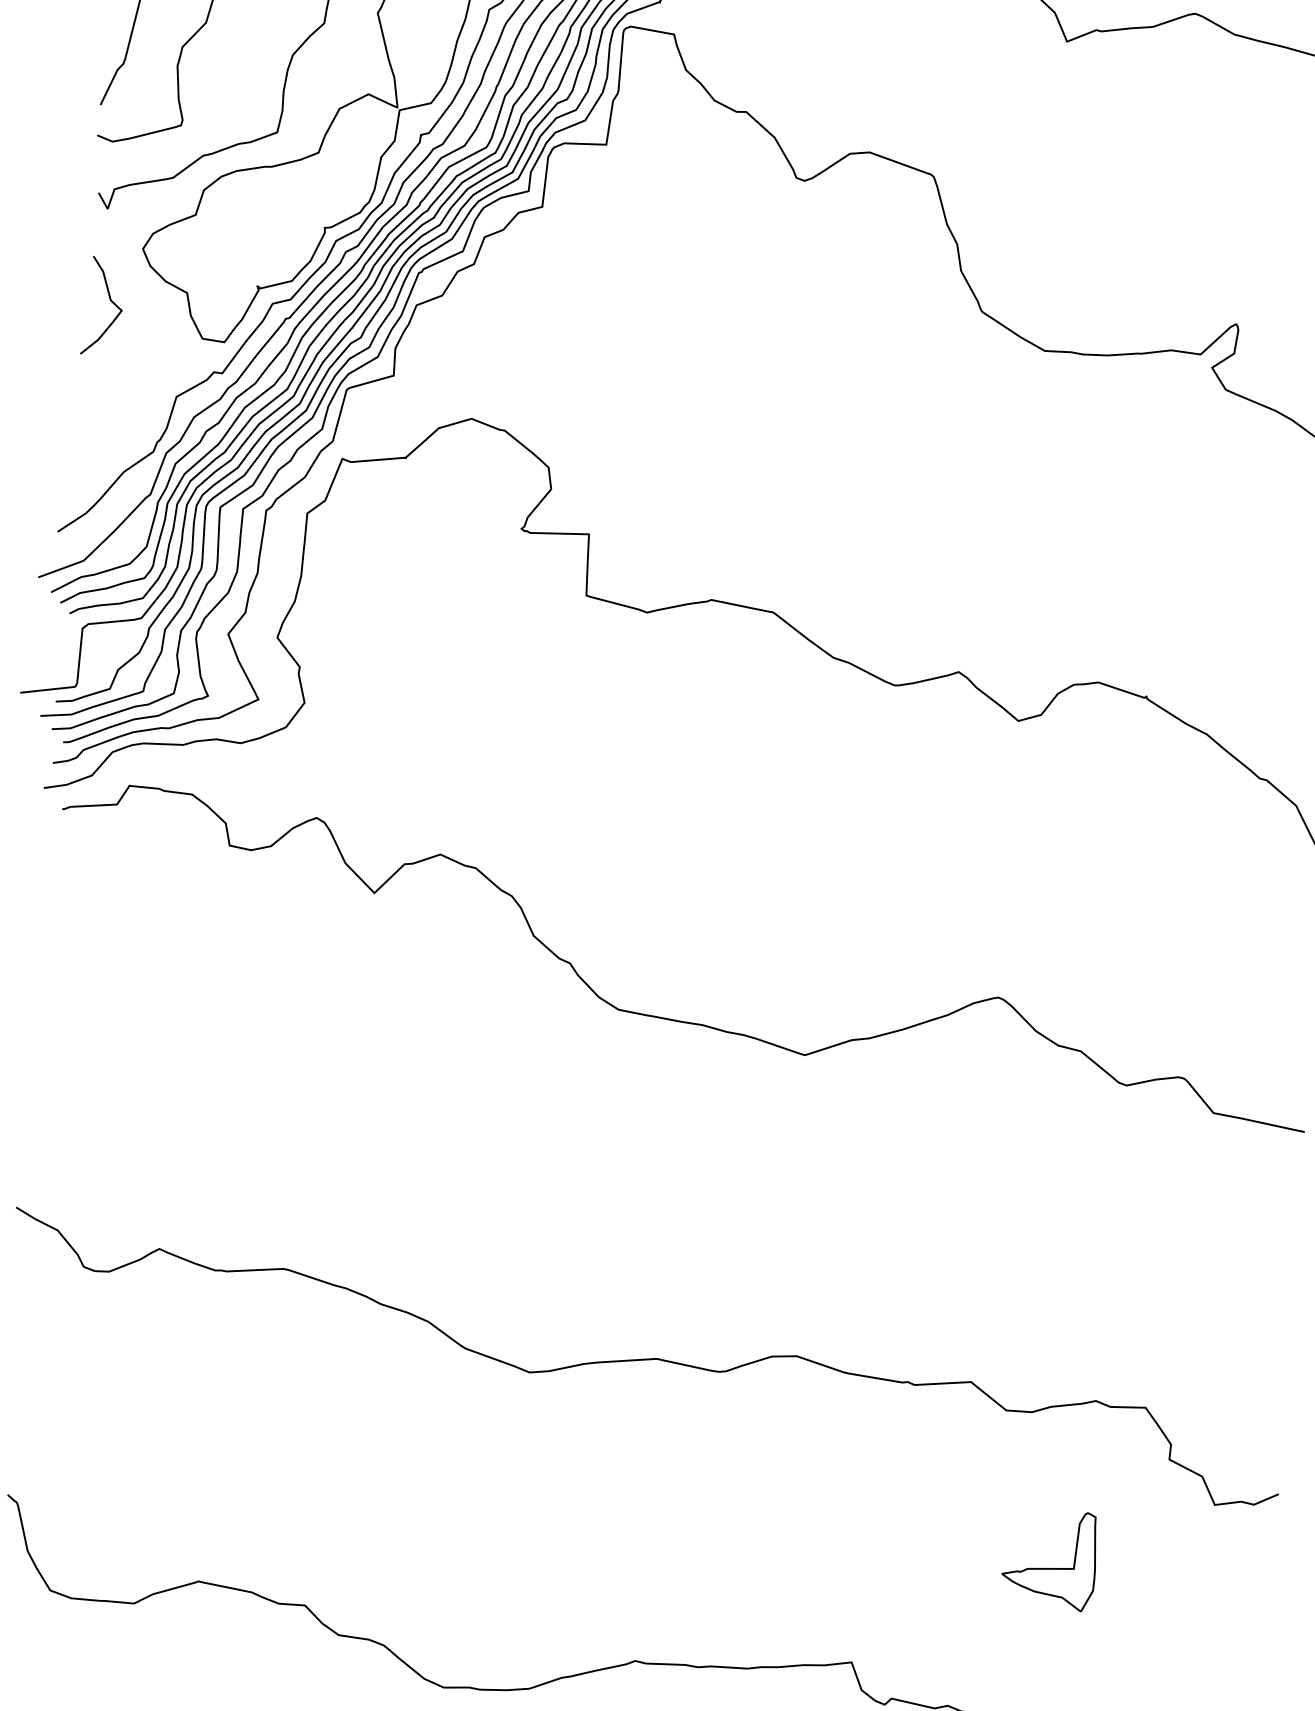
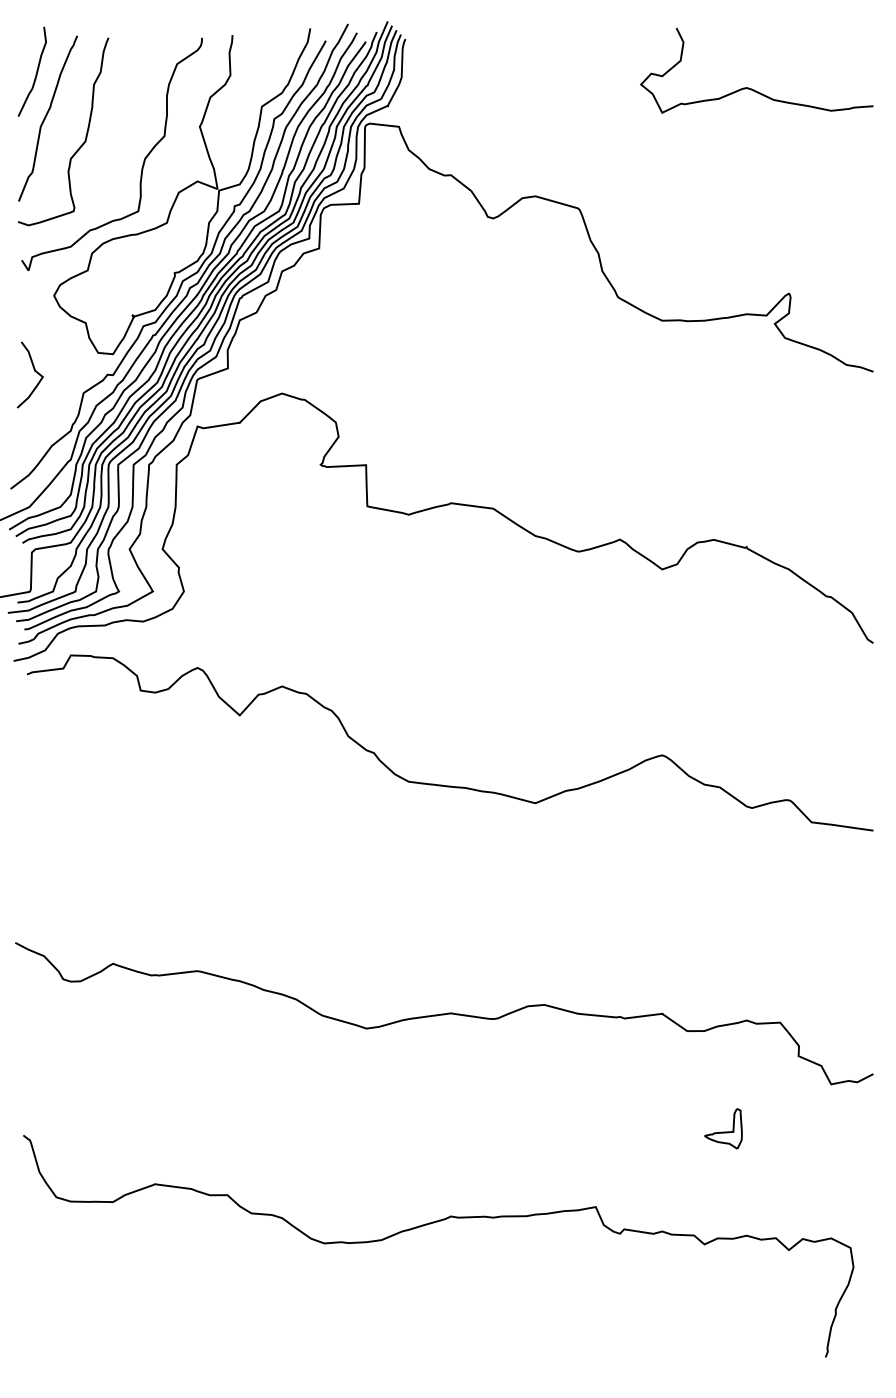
curve: (109, 301) -> (34, 371), moved
part: (1049, 1559) -> (723, 1128), size x0.6

